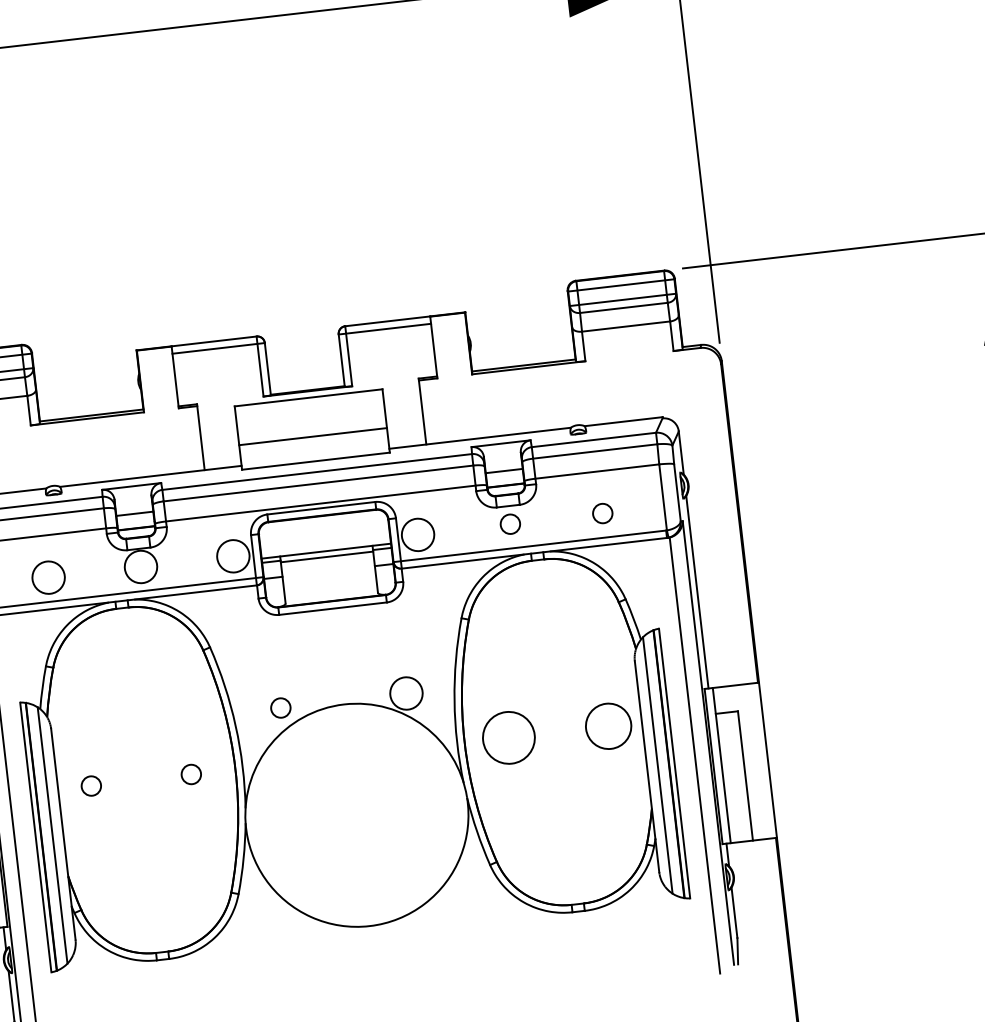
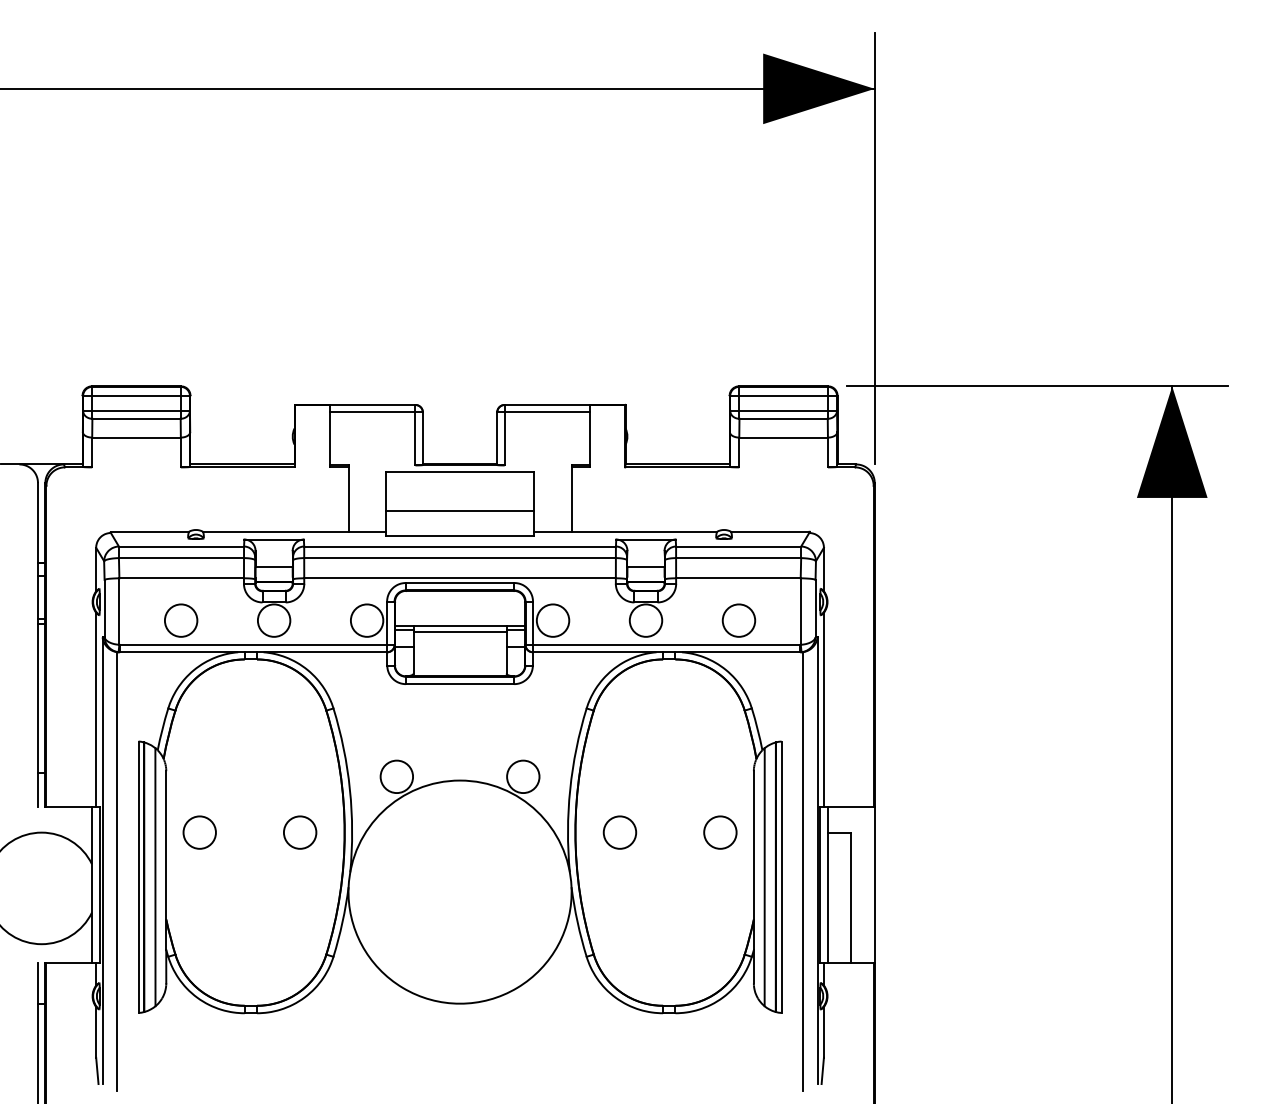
circle: (602, 513) -> (738, 620), size x1.67
circle: (509, 524) -> (645, 620), size x1.67
circle: (280, 707) -> (396, 776), size x1.67
circle: (608, 726) -> (720, 832), size x0.71
circle: (508, 737) -> (619, 832), size x0.62
circle: (191, 774) -> (300, 832), size x1.67
circle: (91, 786) -> (199, 832), size x1.67

